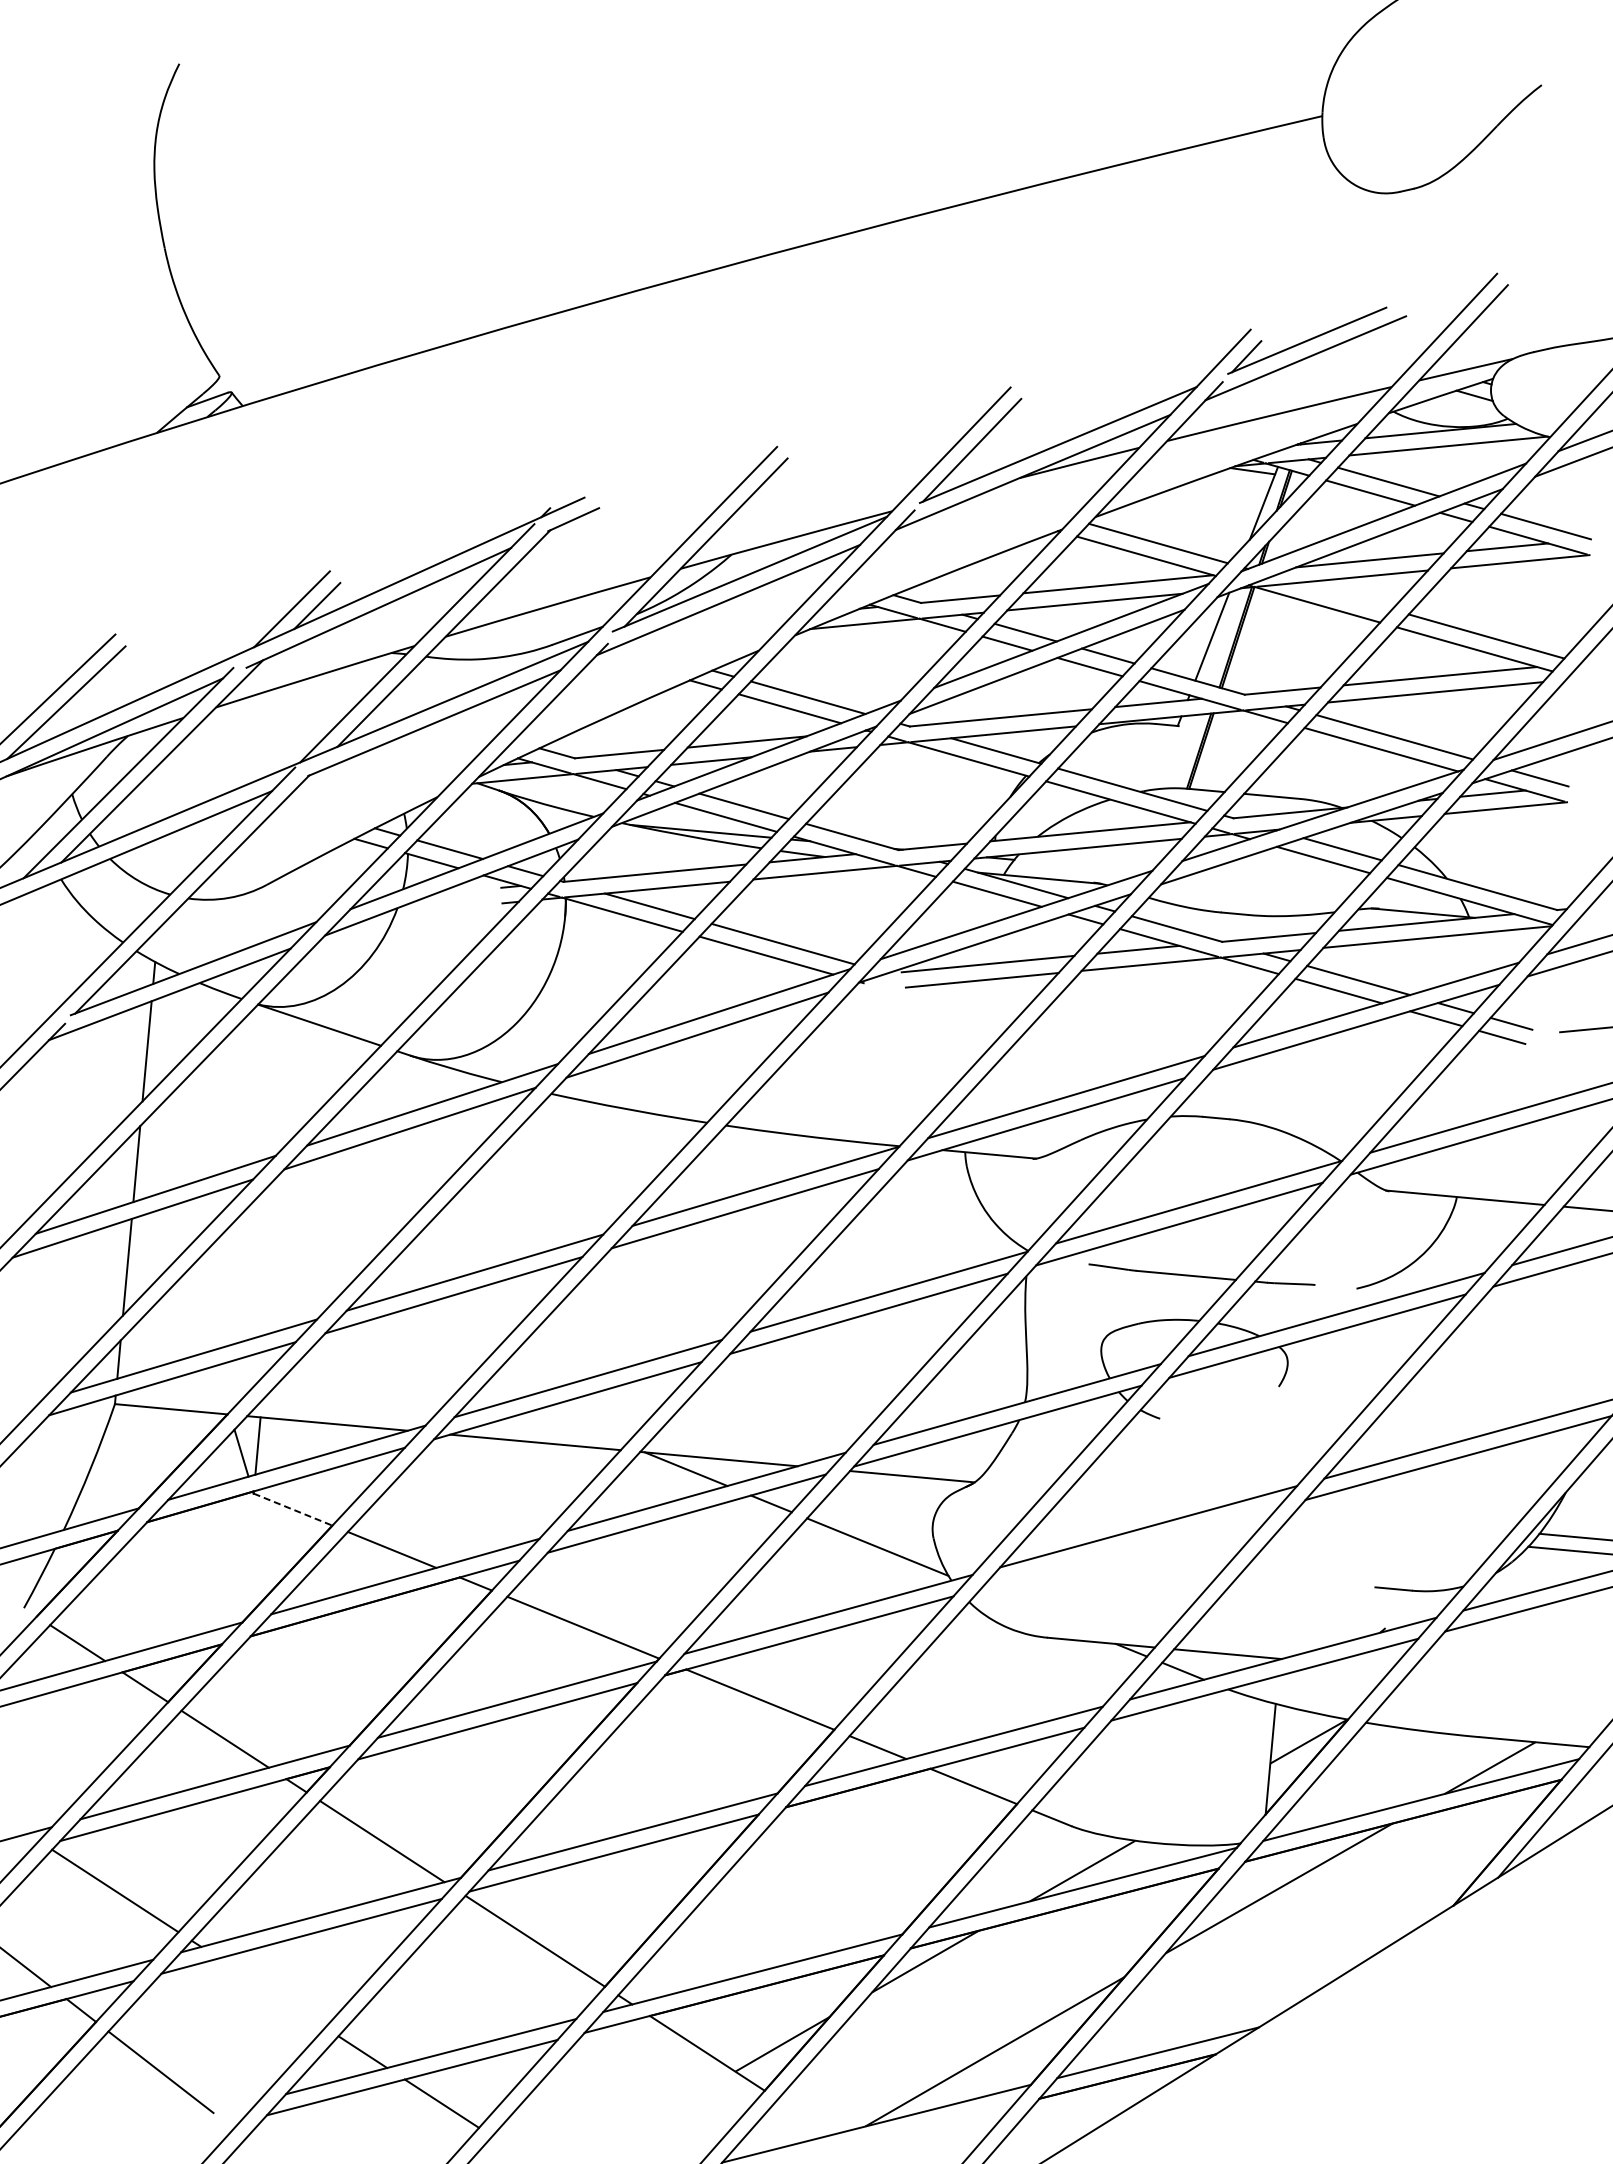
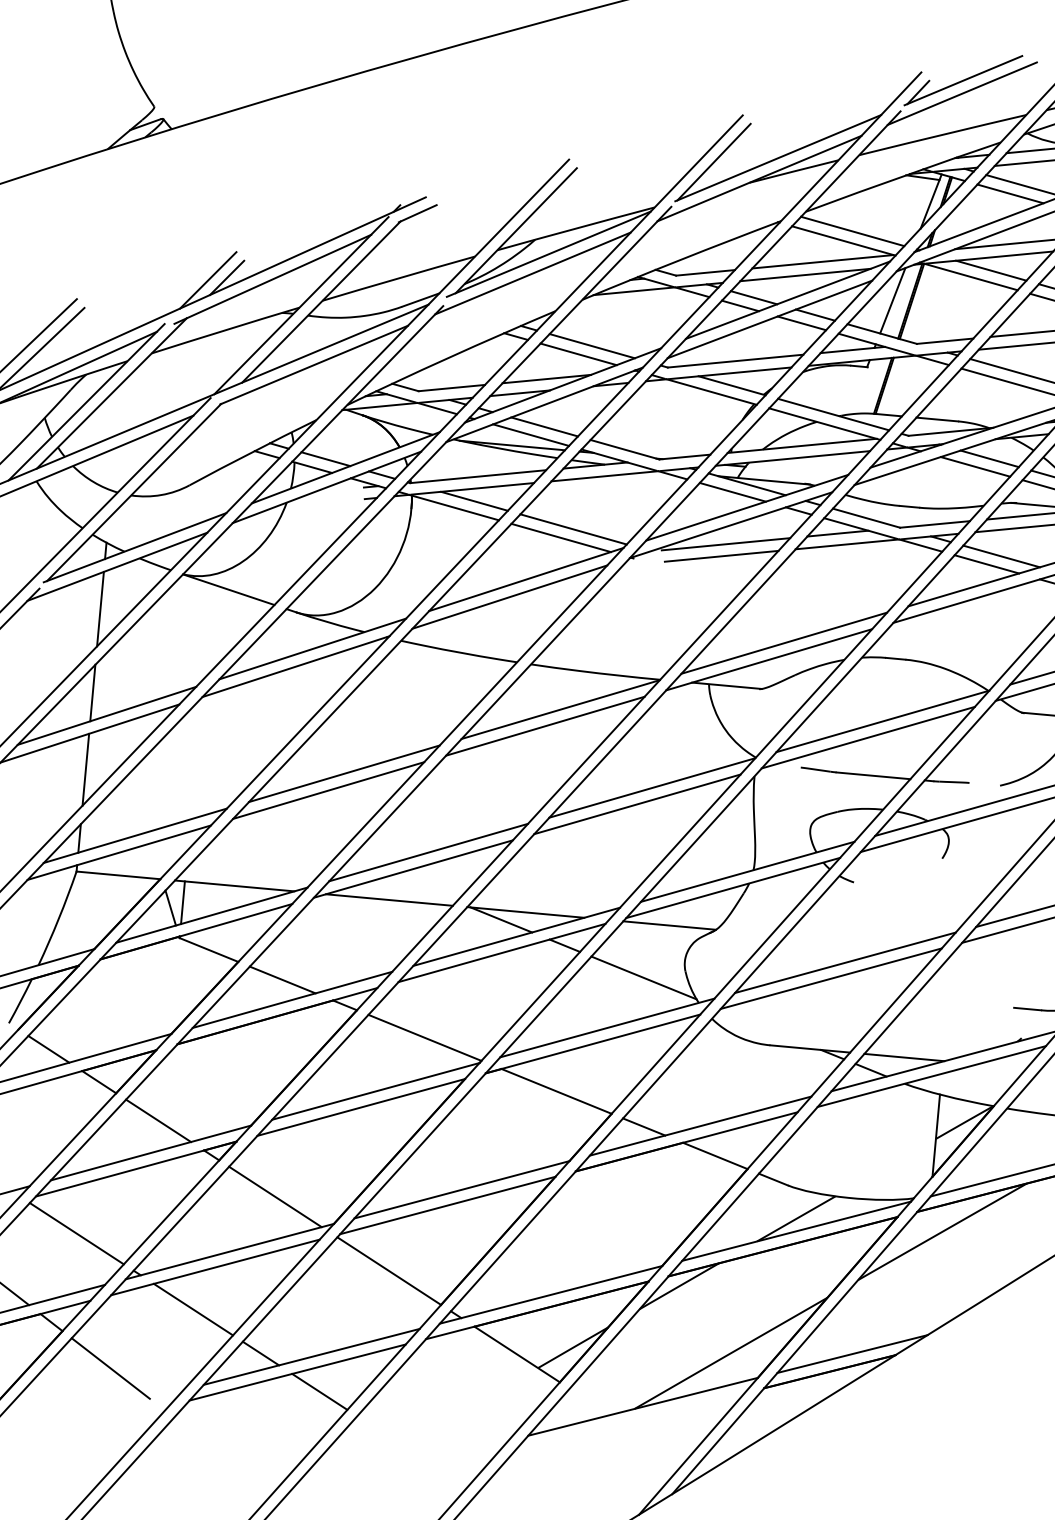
line: (1344, 595) -> (991, 270), added
line: (293, 1509) -> (209, 949), dashed -> solid
line: (1129, 1547) -> (831, 978), added
line: (271, 1992) -> (193, 1309), added

